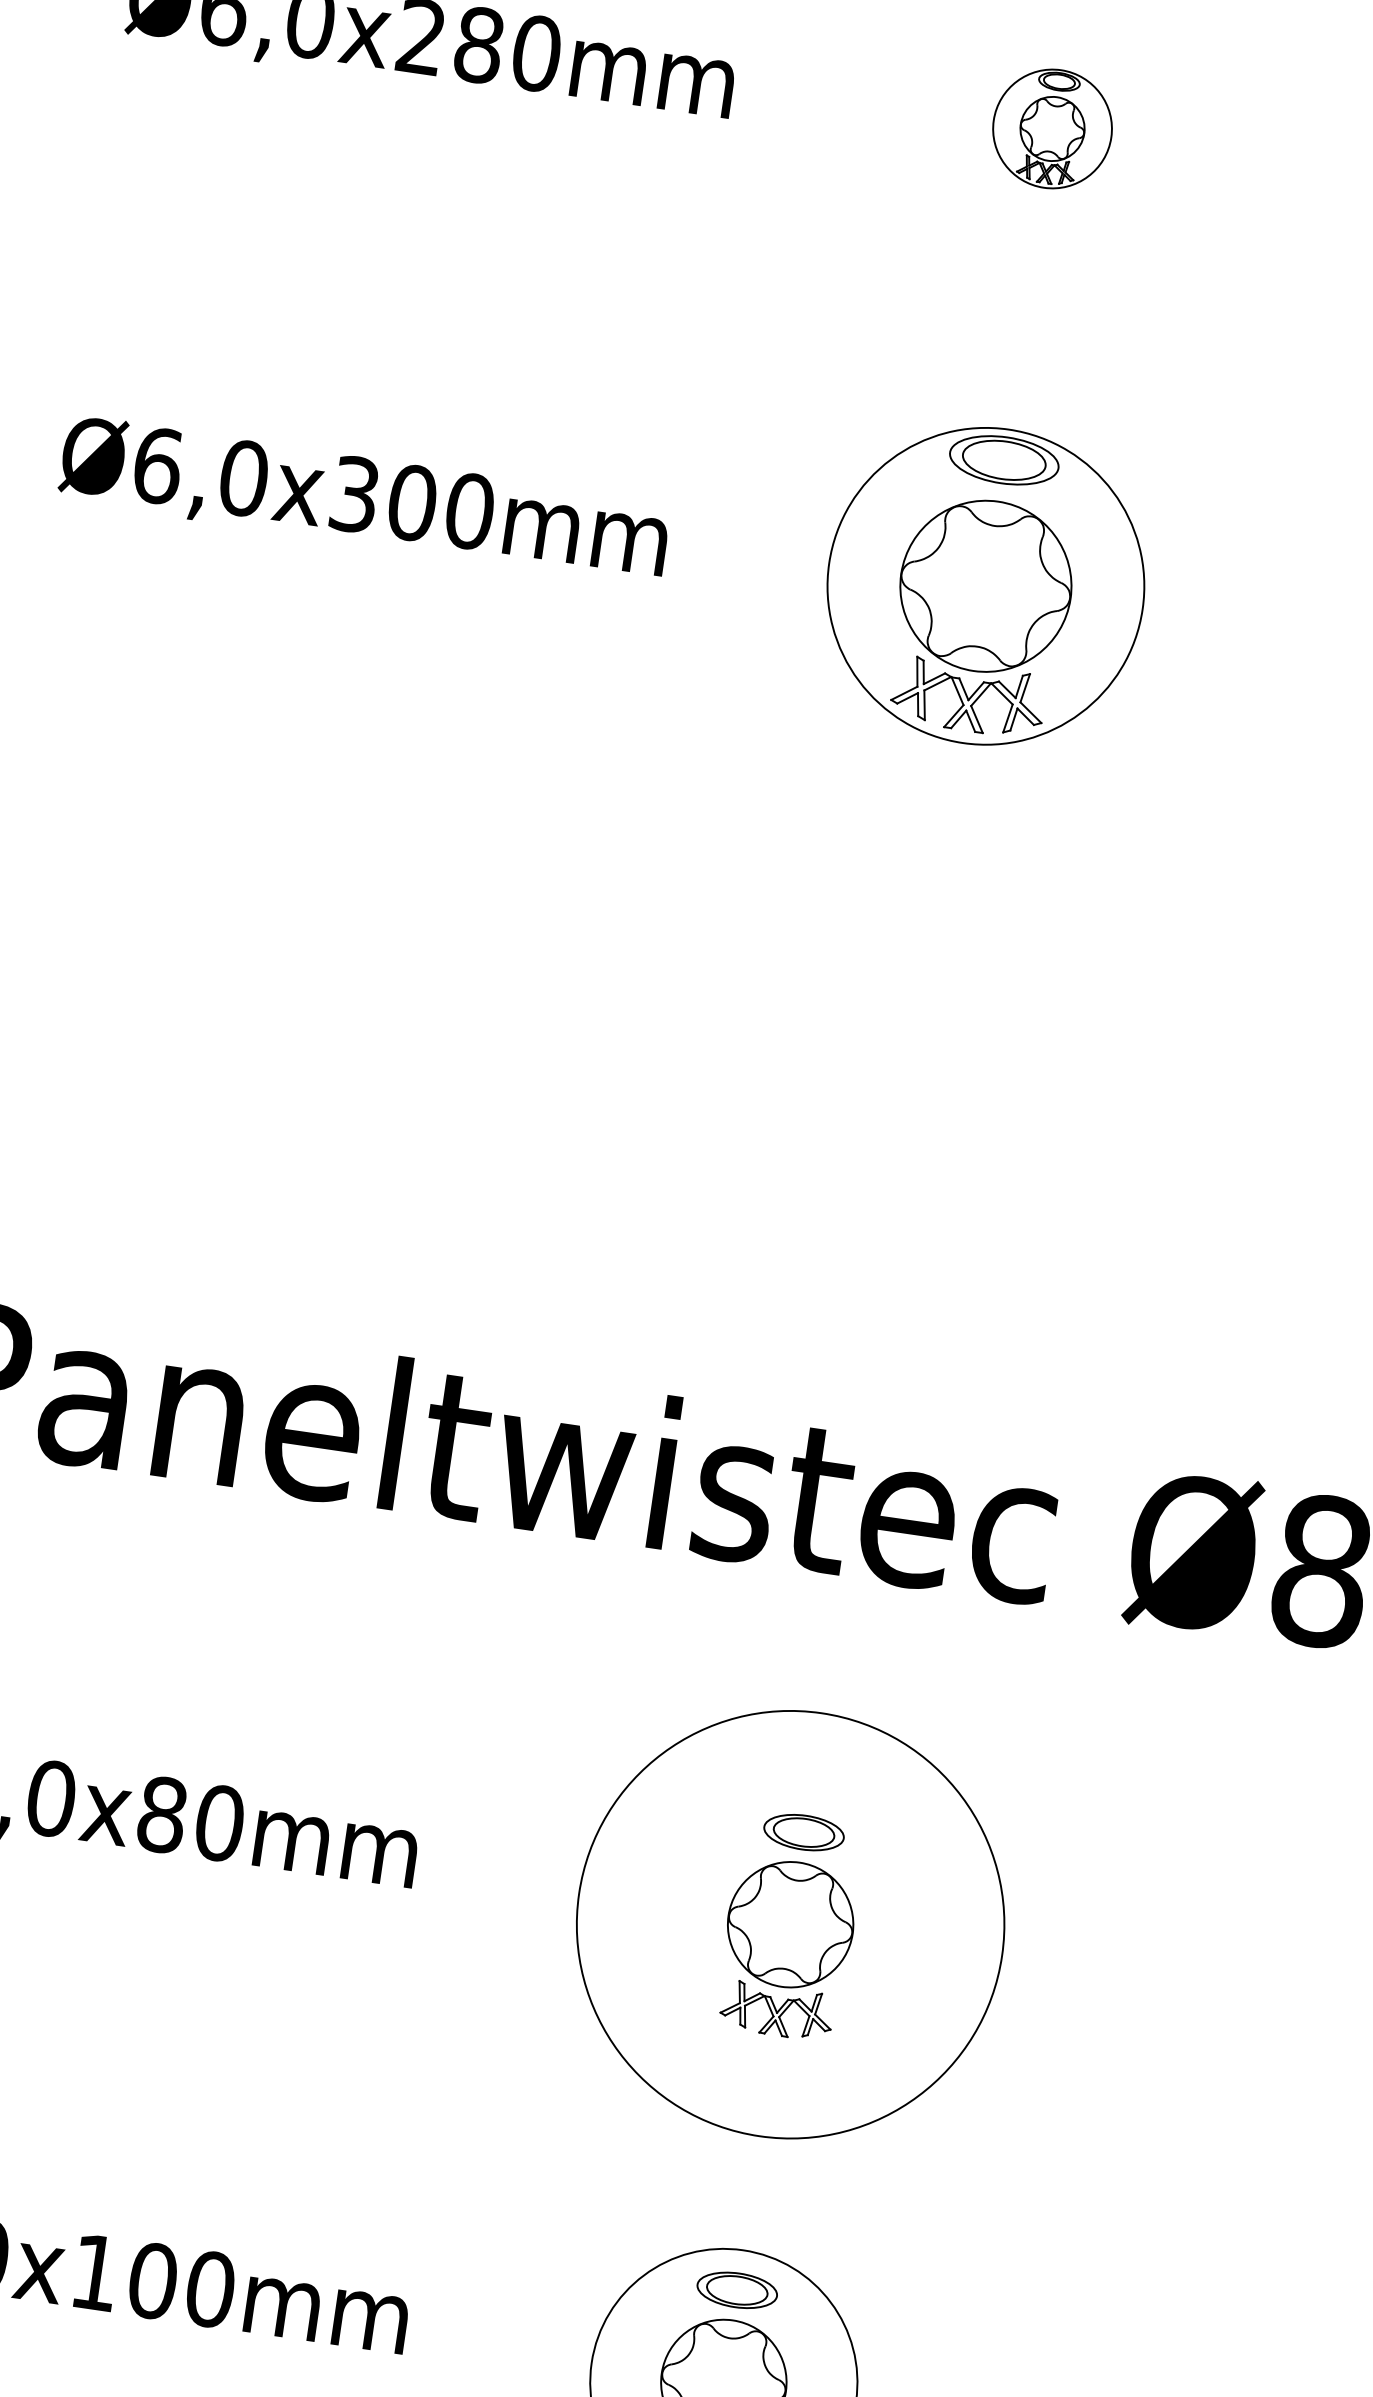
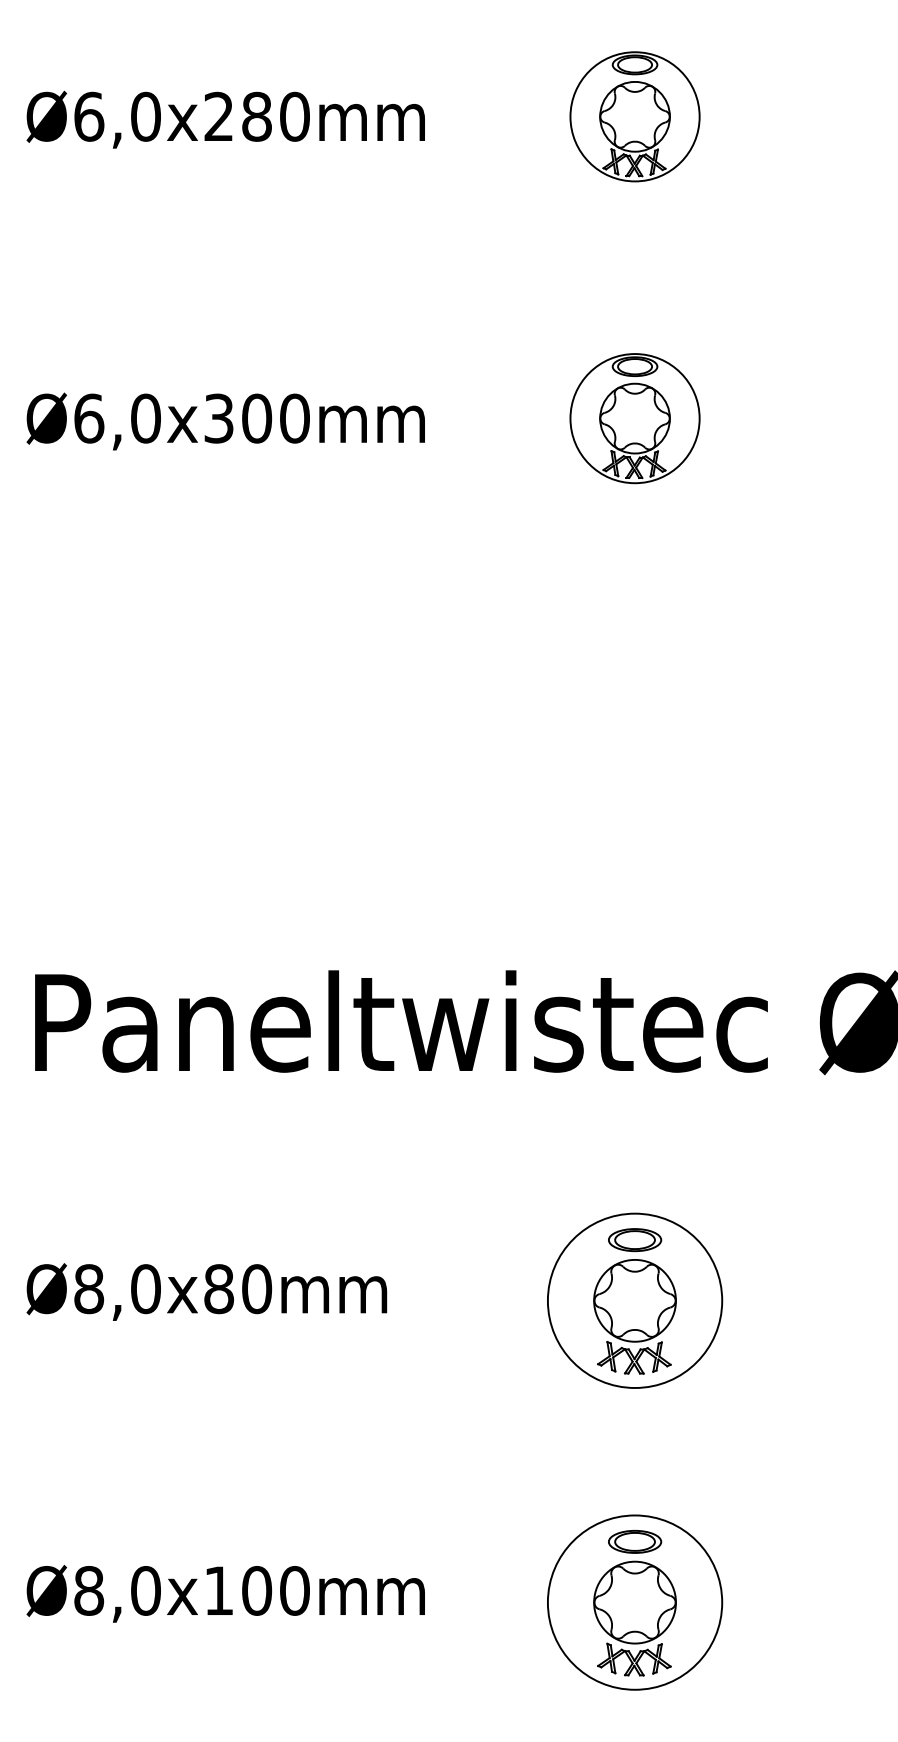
part: (1051, 128) -> (634, 116), size x1.67
part: (985, 586) -> (634, 418), size x0.62
circle: (789, 1924) -> (634, 1300), size x0.62

